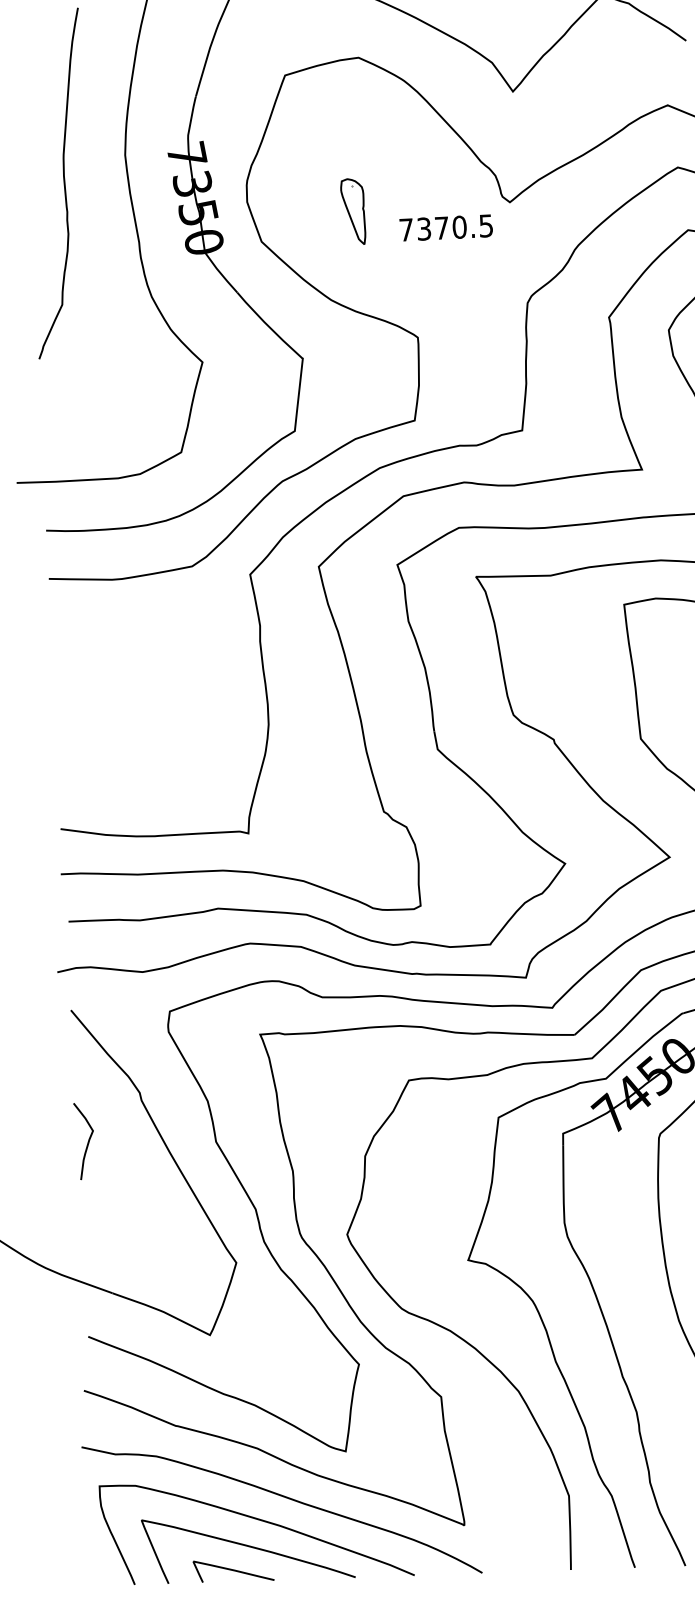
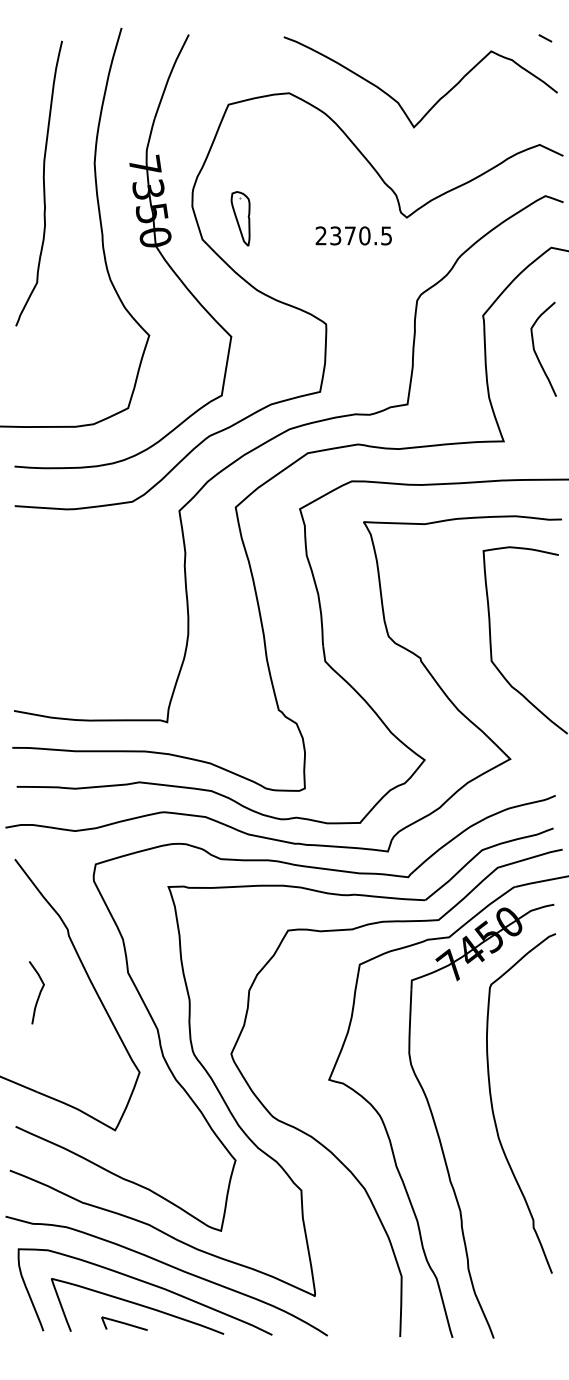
part: (353, 211) -> (240, 218), moved
text: (405, 229) -> (320, 235), 7370.5 -> 2370.5
curve: (86, 1143) -> (38, 994), moved
part: (233, 1570) -> (124, 1323), size x0.7

